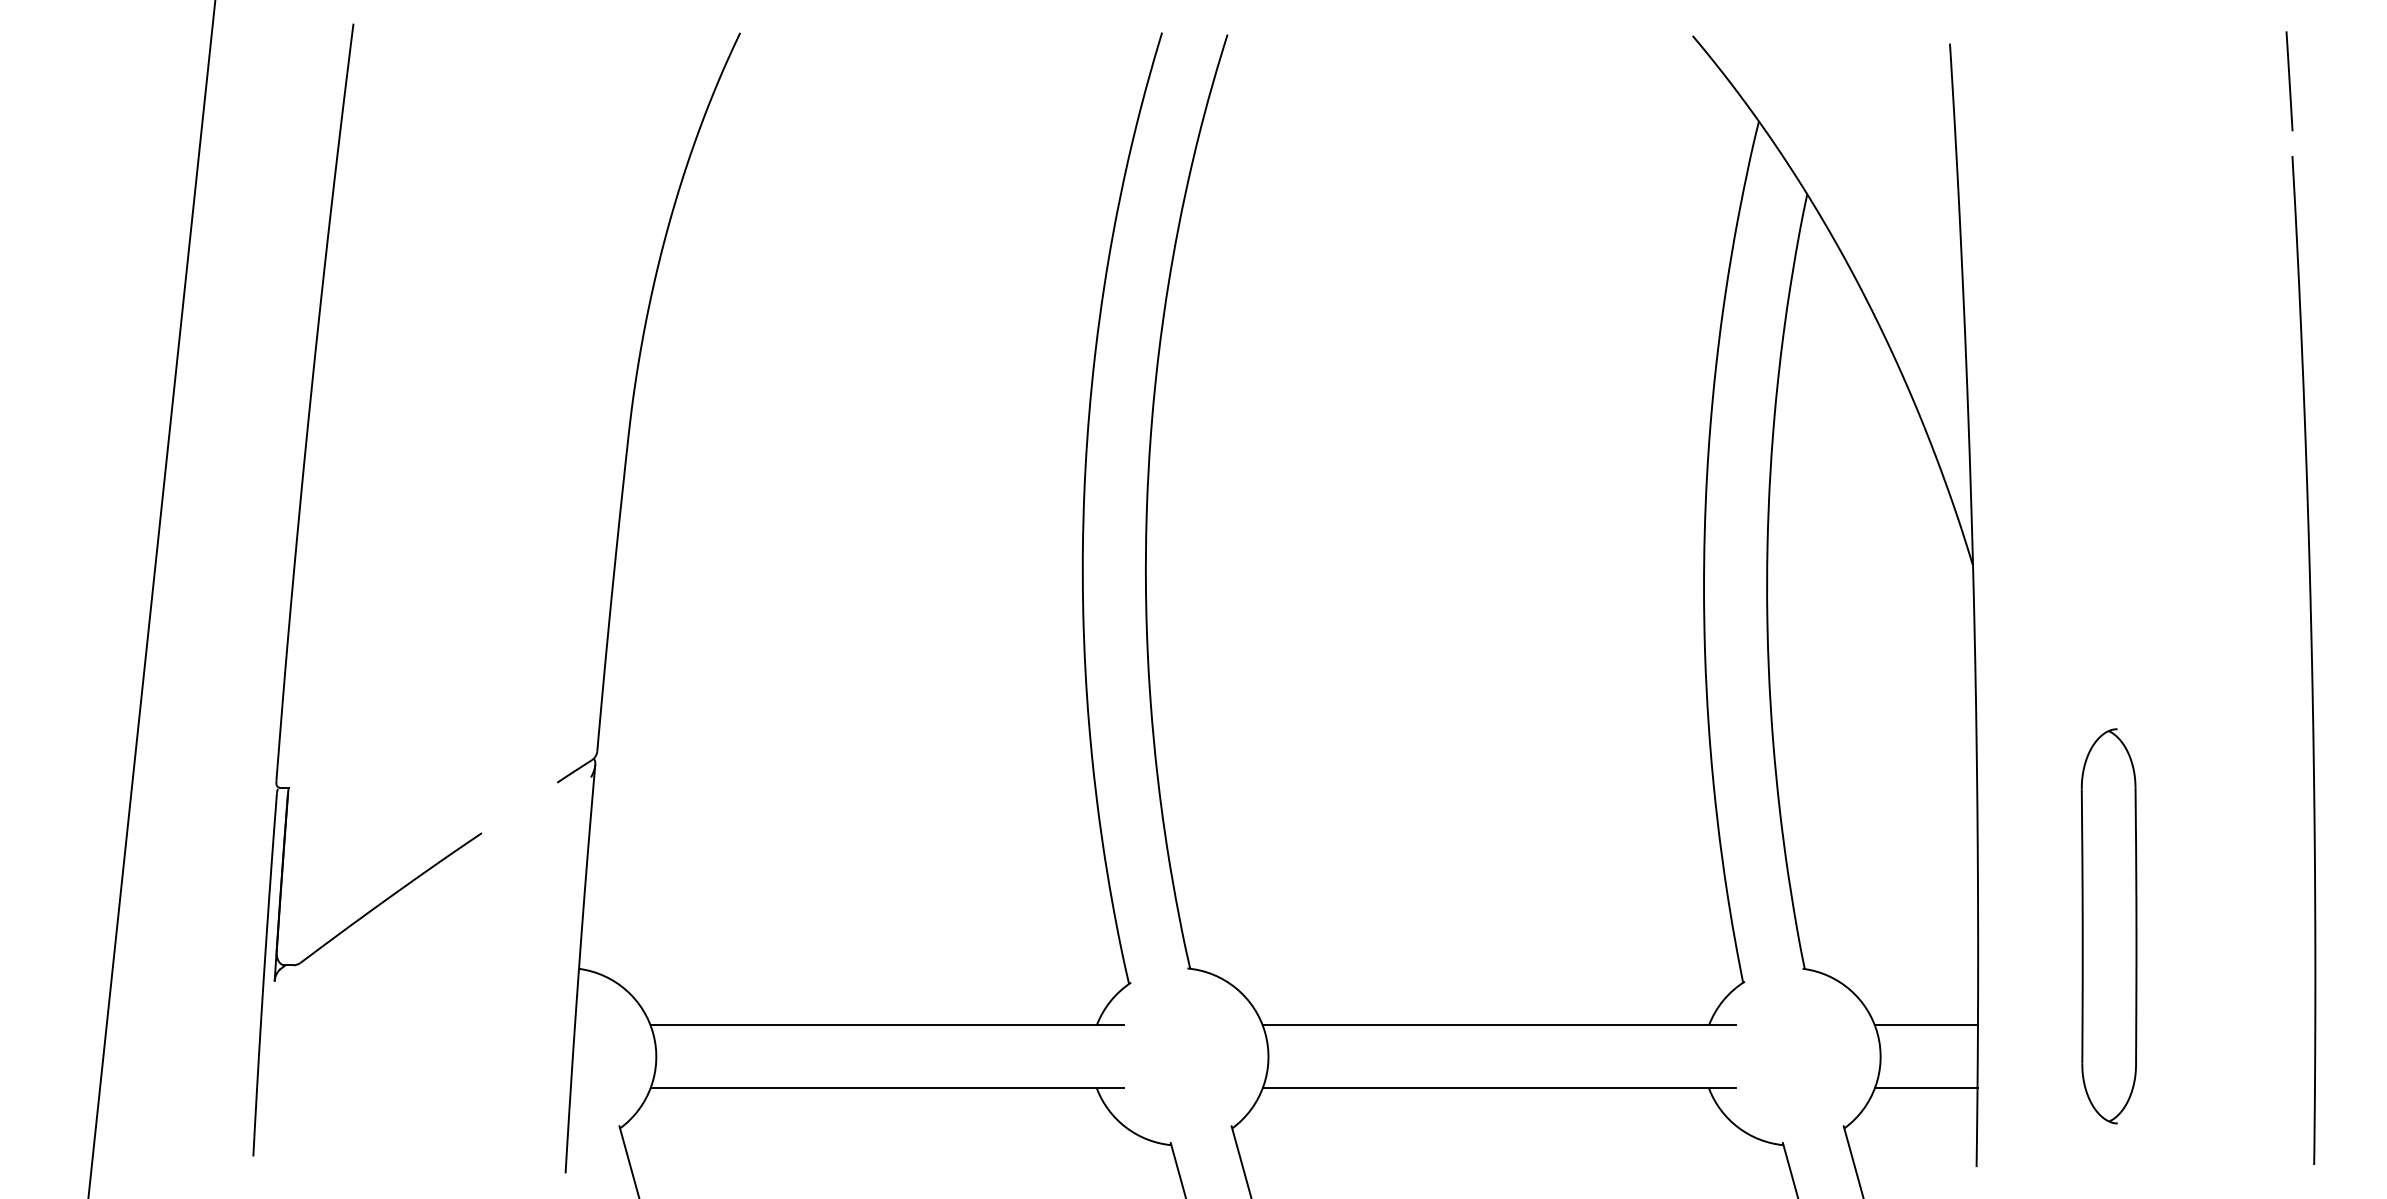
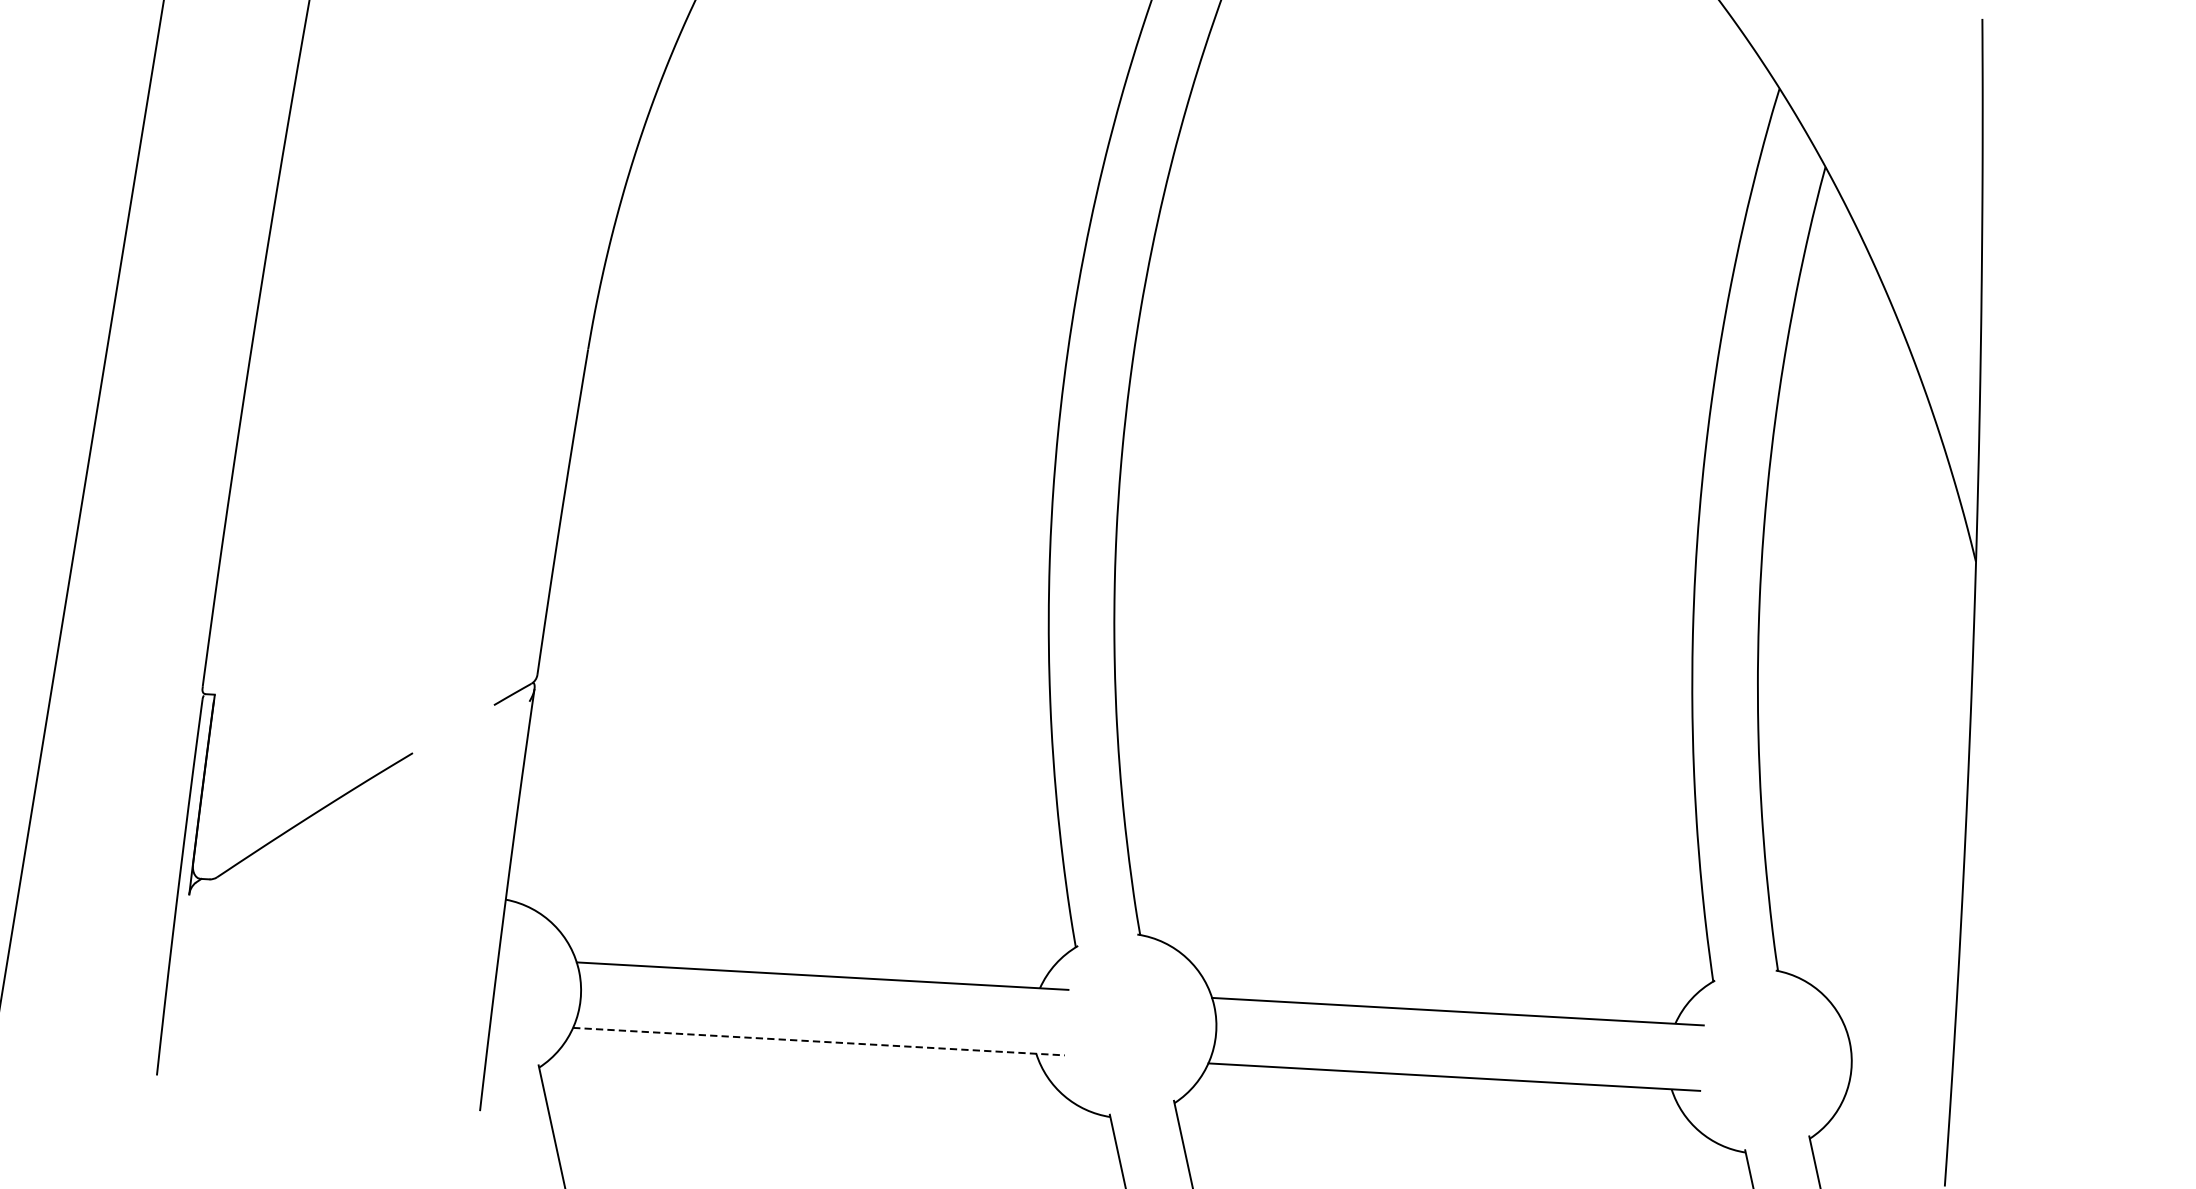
part: (2108, 926) -> (2095, 944), removed
line: (1925, 1025) -> (1900, 1036), removed
line: (887, 1088) -> (819, 1041), solid -> dashed
line: (1925, 1088) -> (1896, 1101), removed

